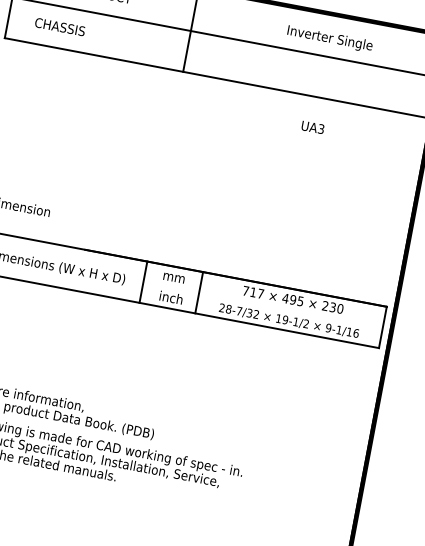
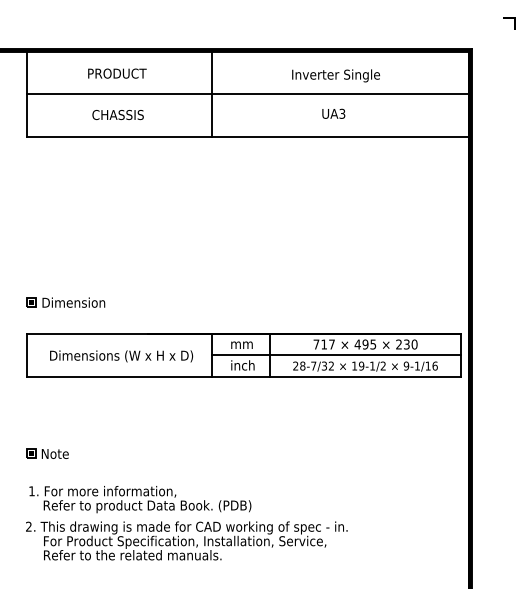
text: (59, 27) -> (117, 115), moved
text: (330, 38) -> (336, 75), moved
text: (312, 127) -> (333, 113), moved
line: (263, 305) -> (336, 355), added

